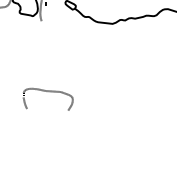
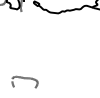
curve: (47, 93) -> (24, 79), moved

